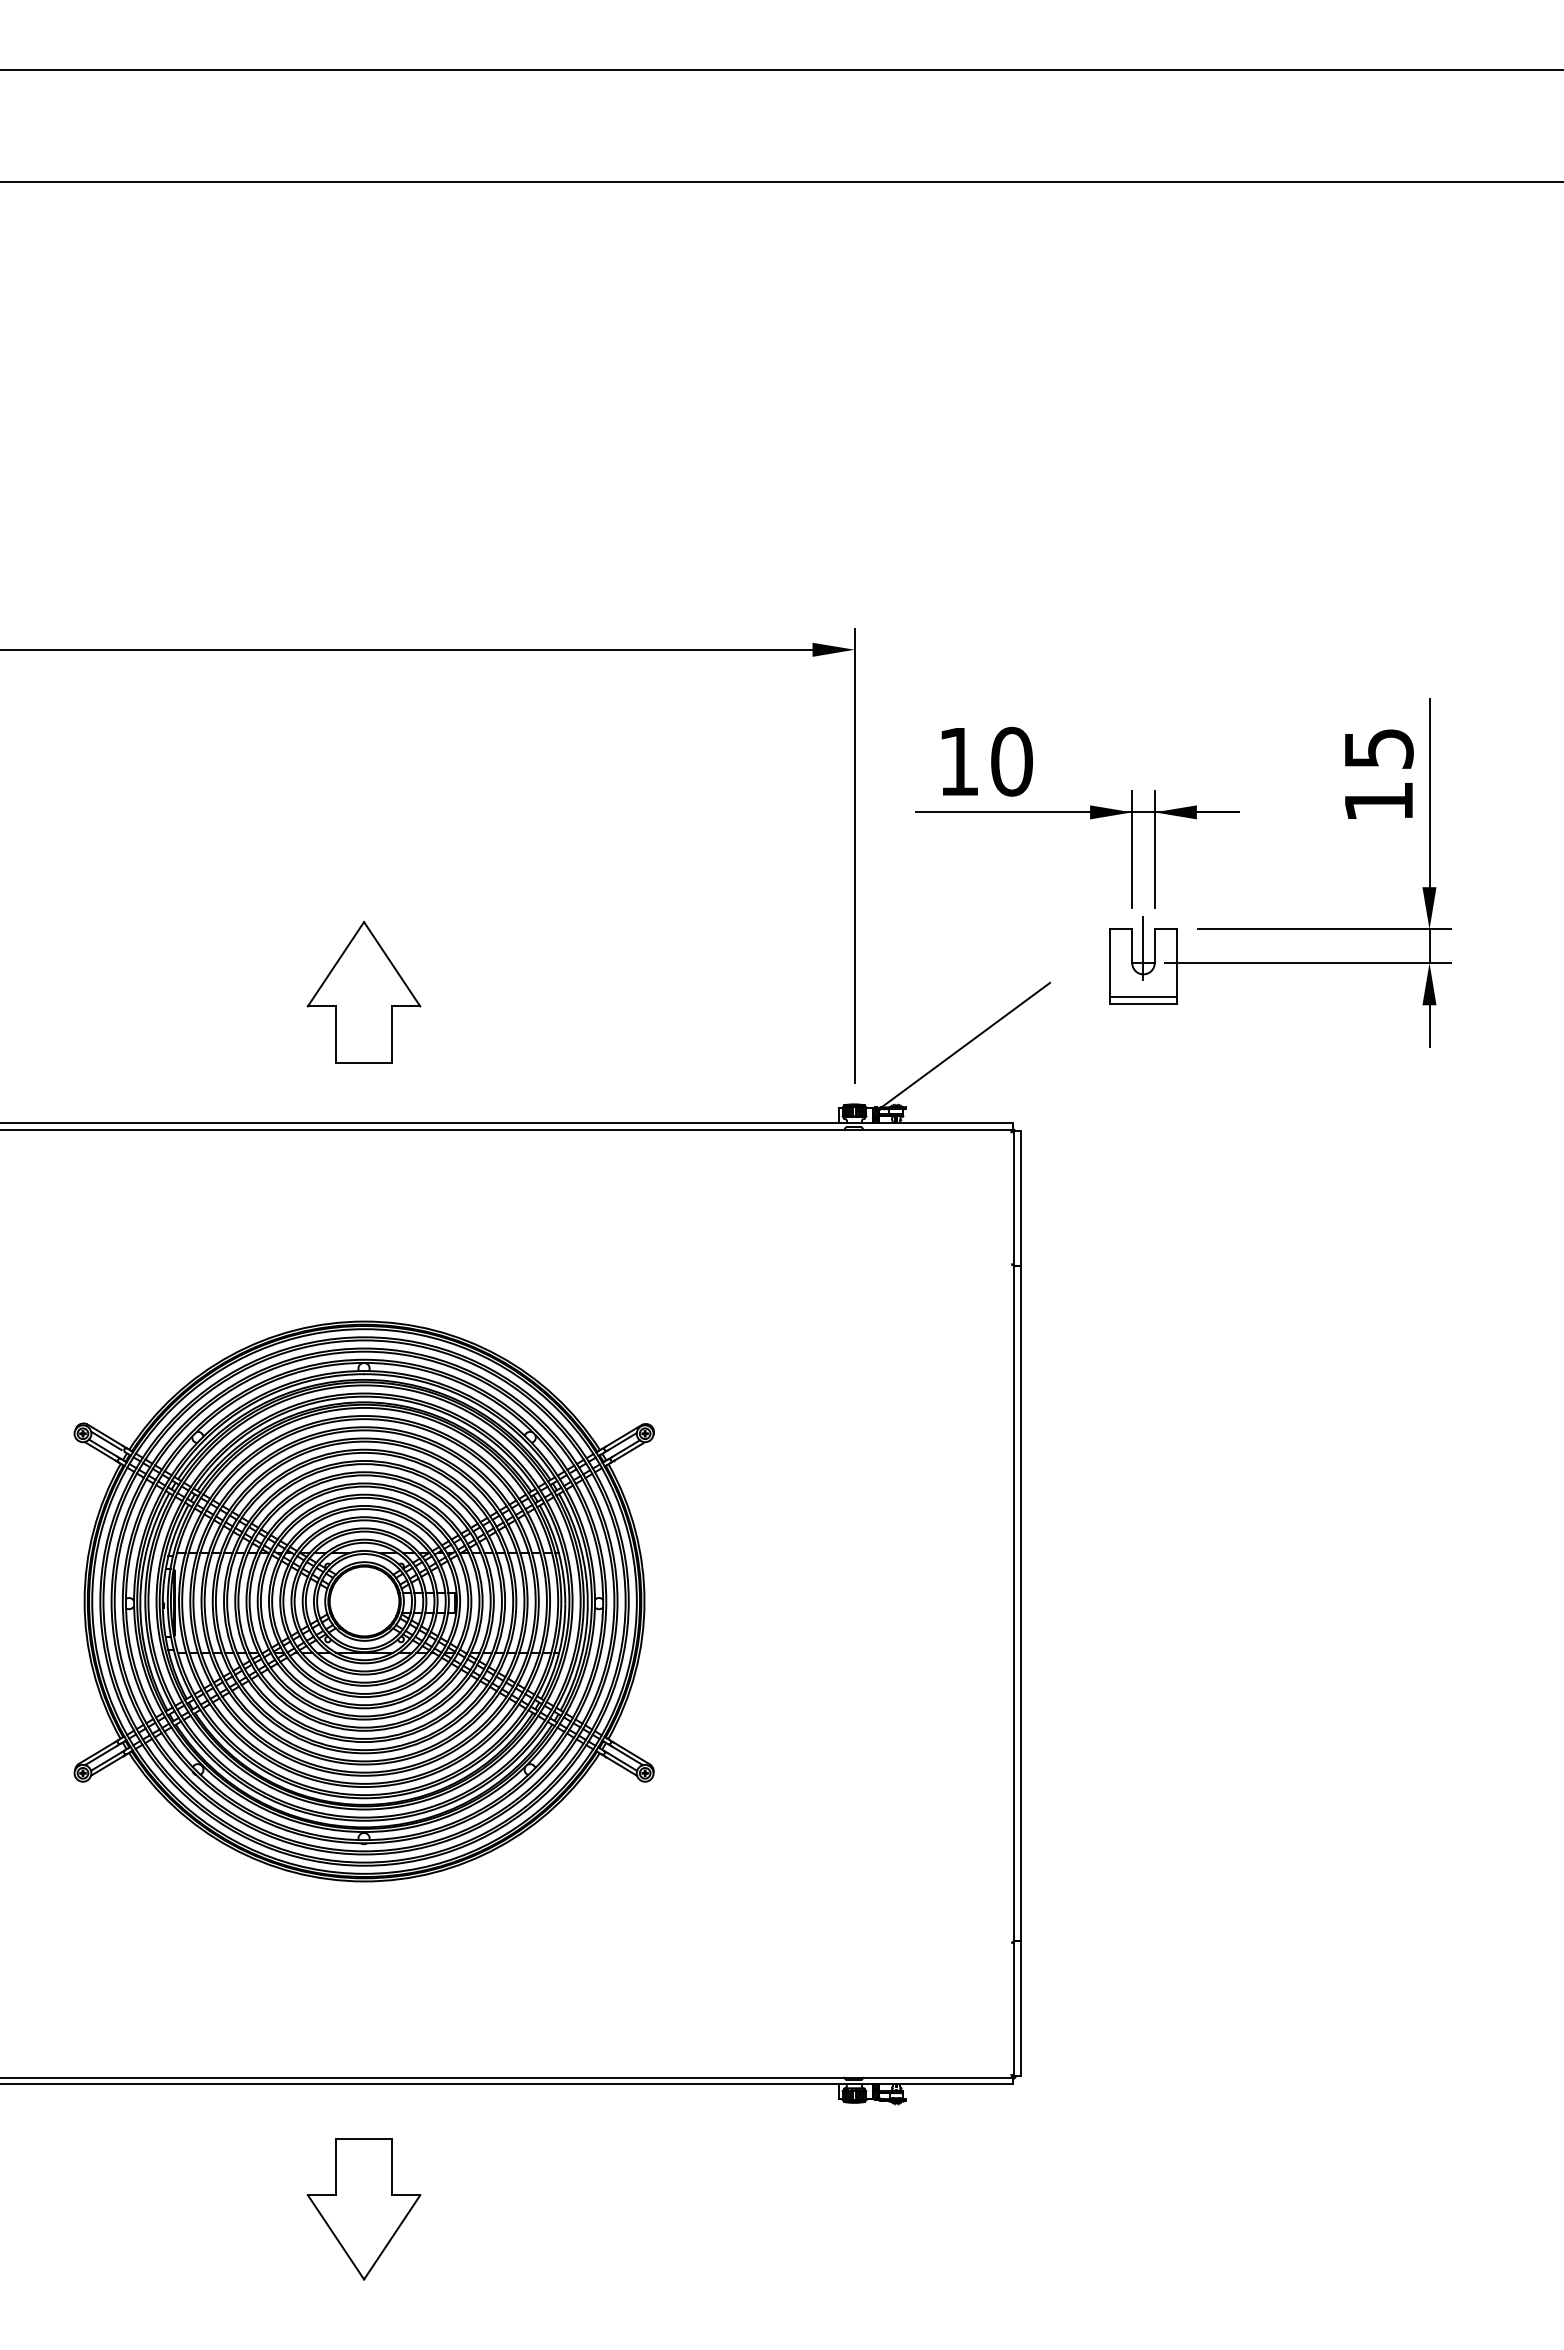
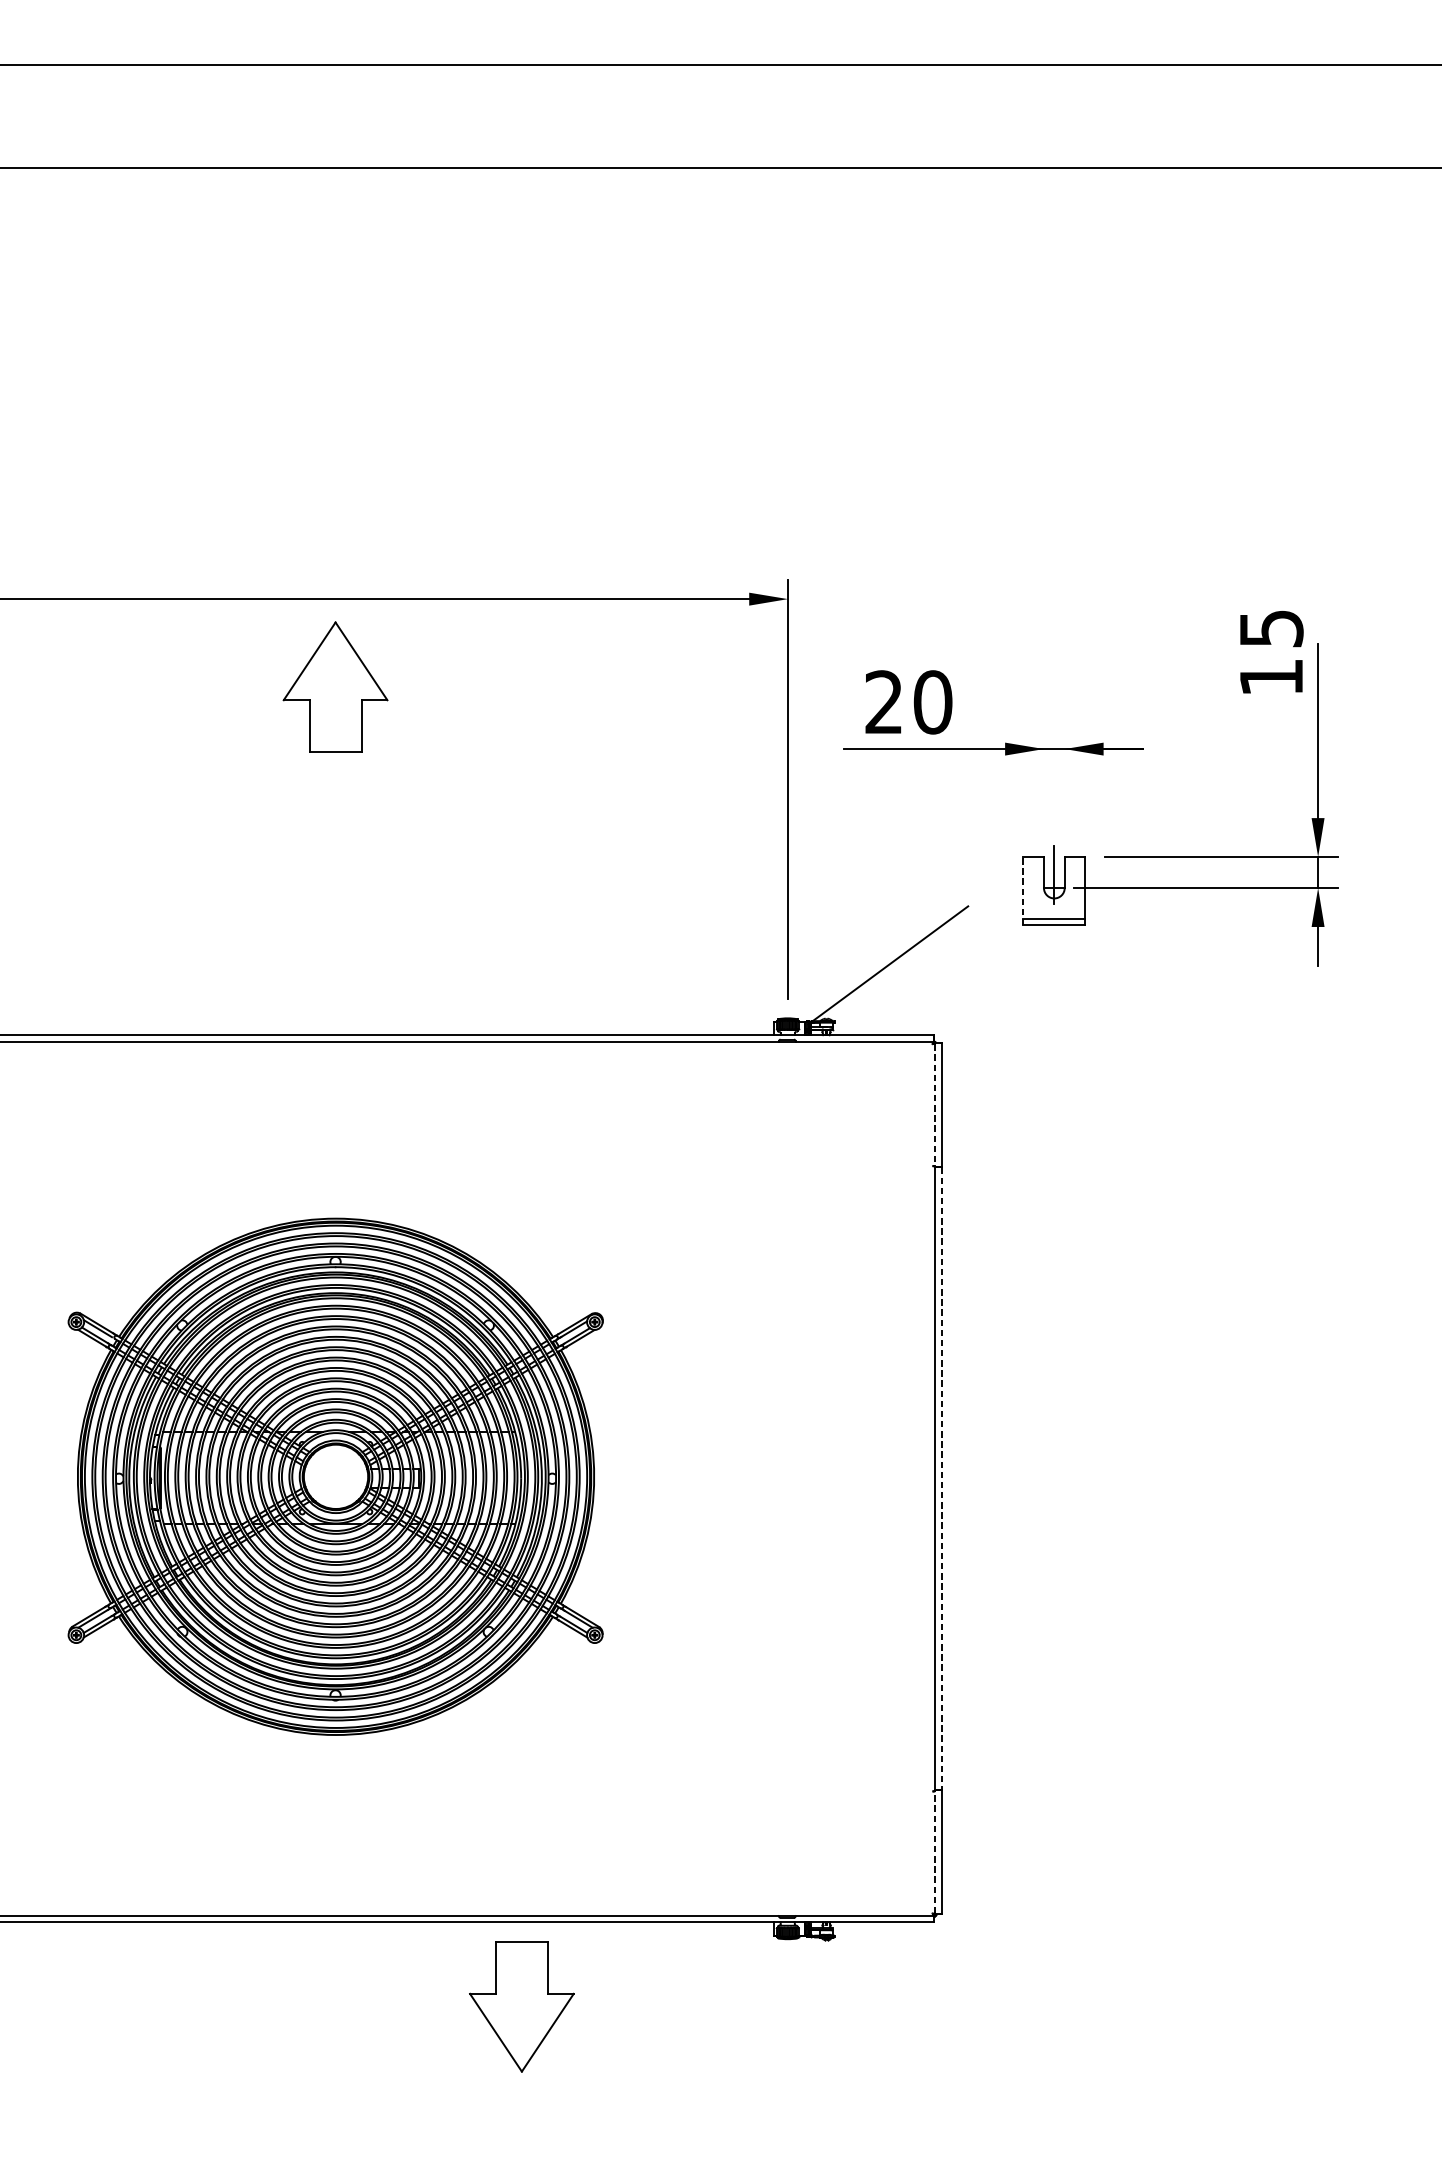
text: (957, 760) -> (882, 701), 10 -> 20
text: (1379, 773) -> (1272, 651), moved
line: (1132, 849) -> (1044, 783), removed
line: (1154, 849) -> (1064, 783), removed
line: (1109, 966) -> (1023, 891), solid -> dashed
part: (363, 992) -> (335, 687), moved
line: (1014, 1199) -> (935, 1106), solid -> dashed
line: (1021, 1603) -> (941, 1478), solid -> dashed
line: (1014, 2008) -> (935, 1852), solid -> dashed
part: (364, 2209) -> (522, 2007), moved

